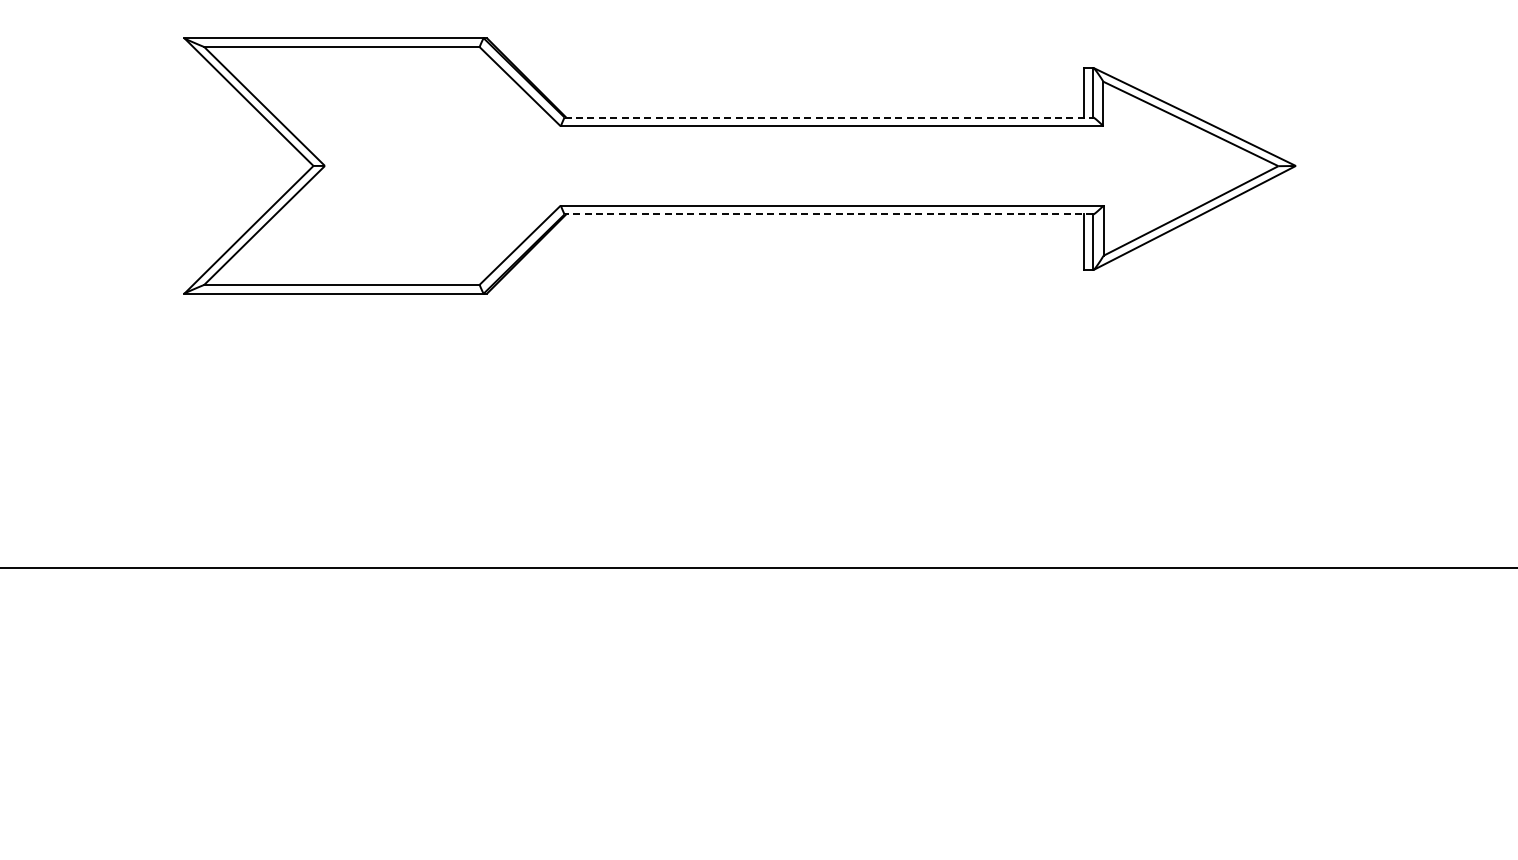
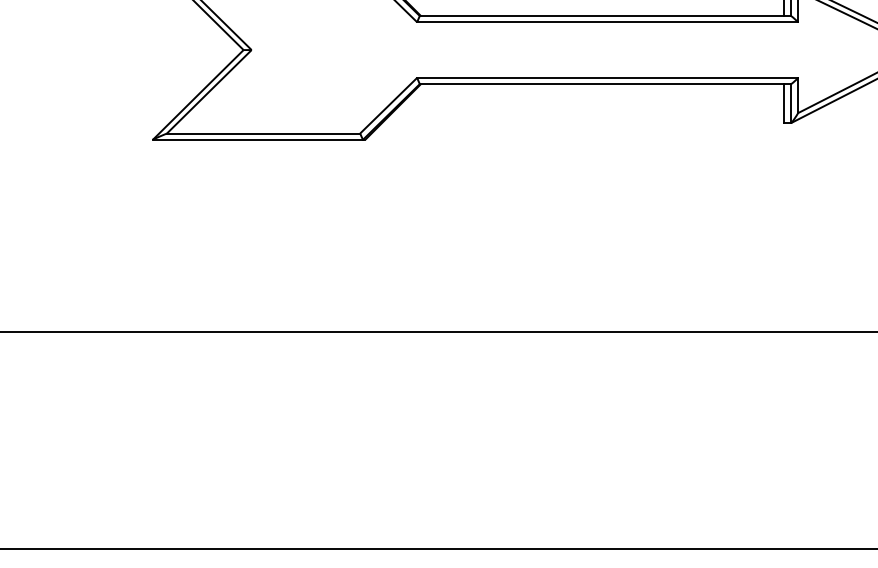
line: (829, 117) -> (605, 16), dashed -> solid
line: (828, 214) -> (605, 84), dashed -> solid

